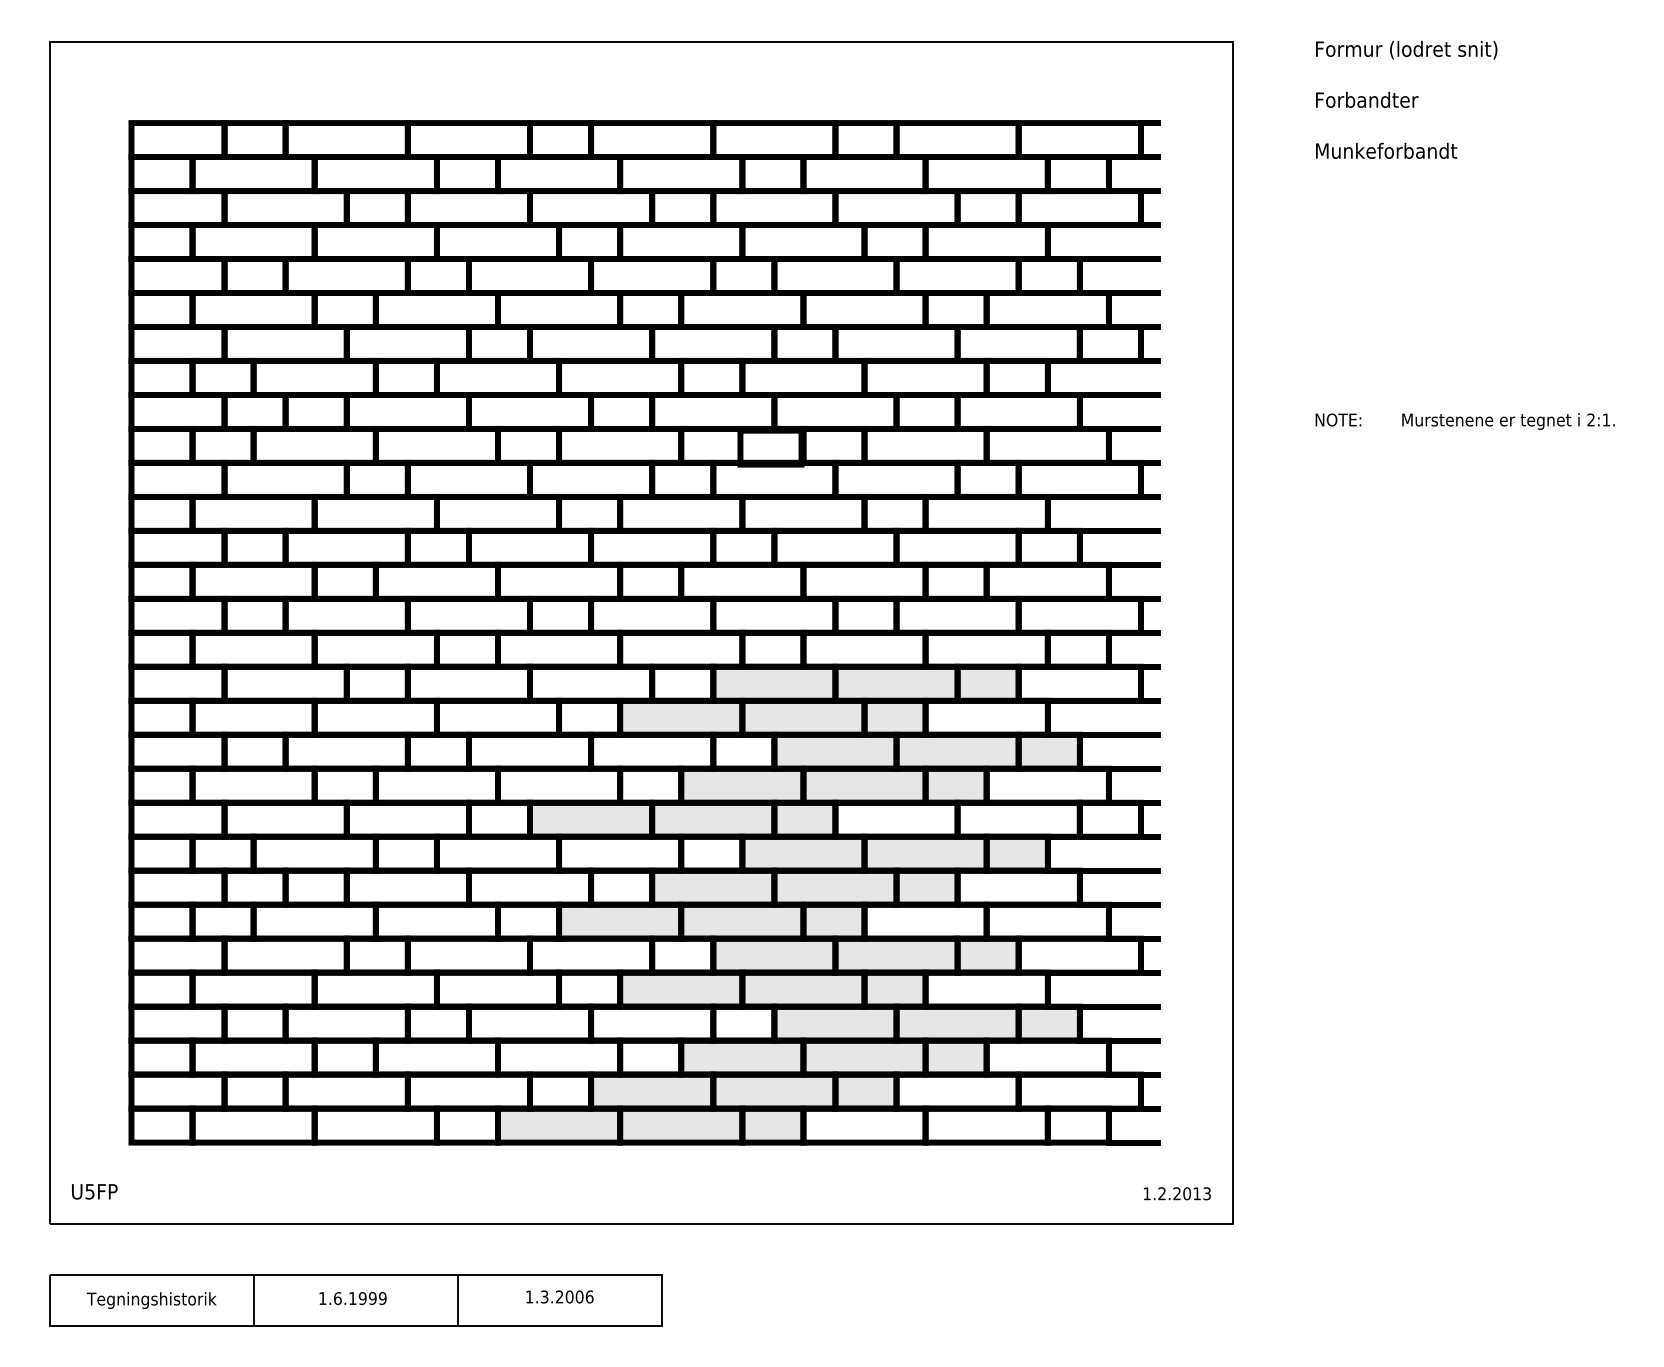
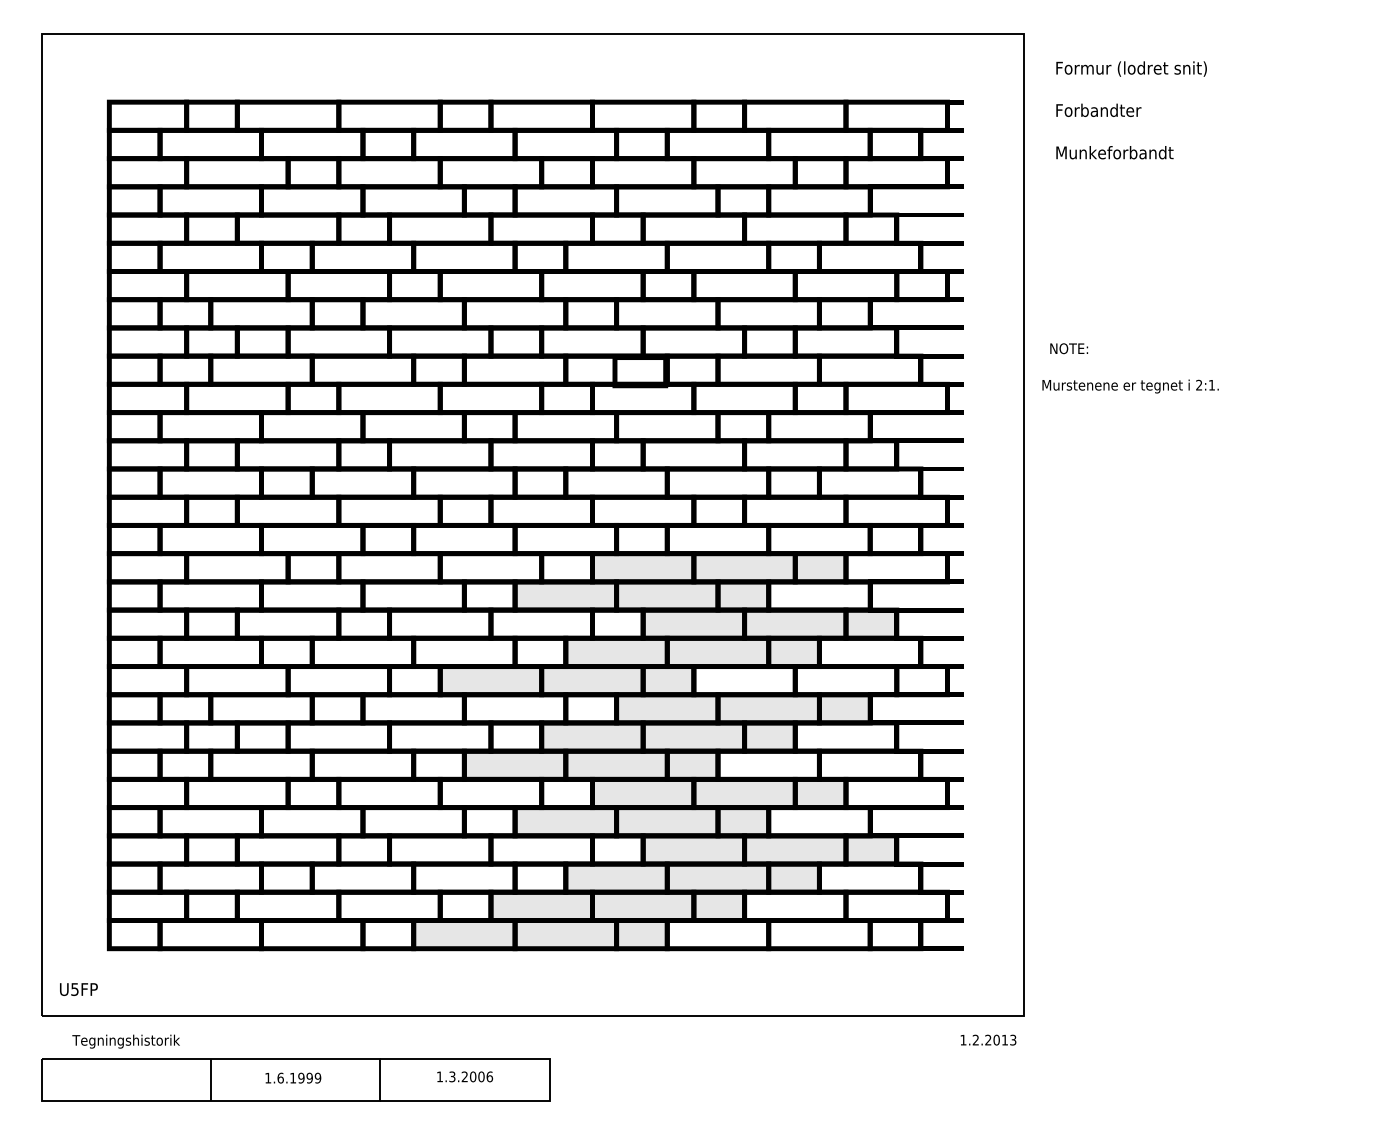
text: (1406, 99) -> (1131, 110), moved
text: (1338, 419) -> (1069, 348), moved
text: (1508, 421) -> (1130, 386), moved
text: (1177, 1193) -> (988, 1039), moved
text: (151, 1300) -> (125, 1041), moved

